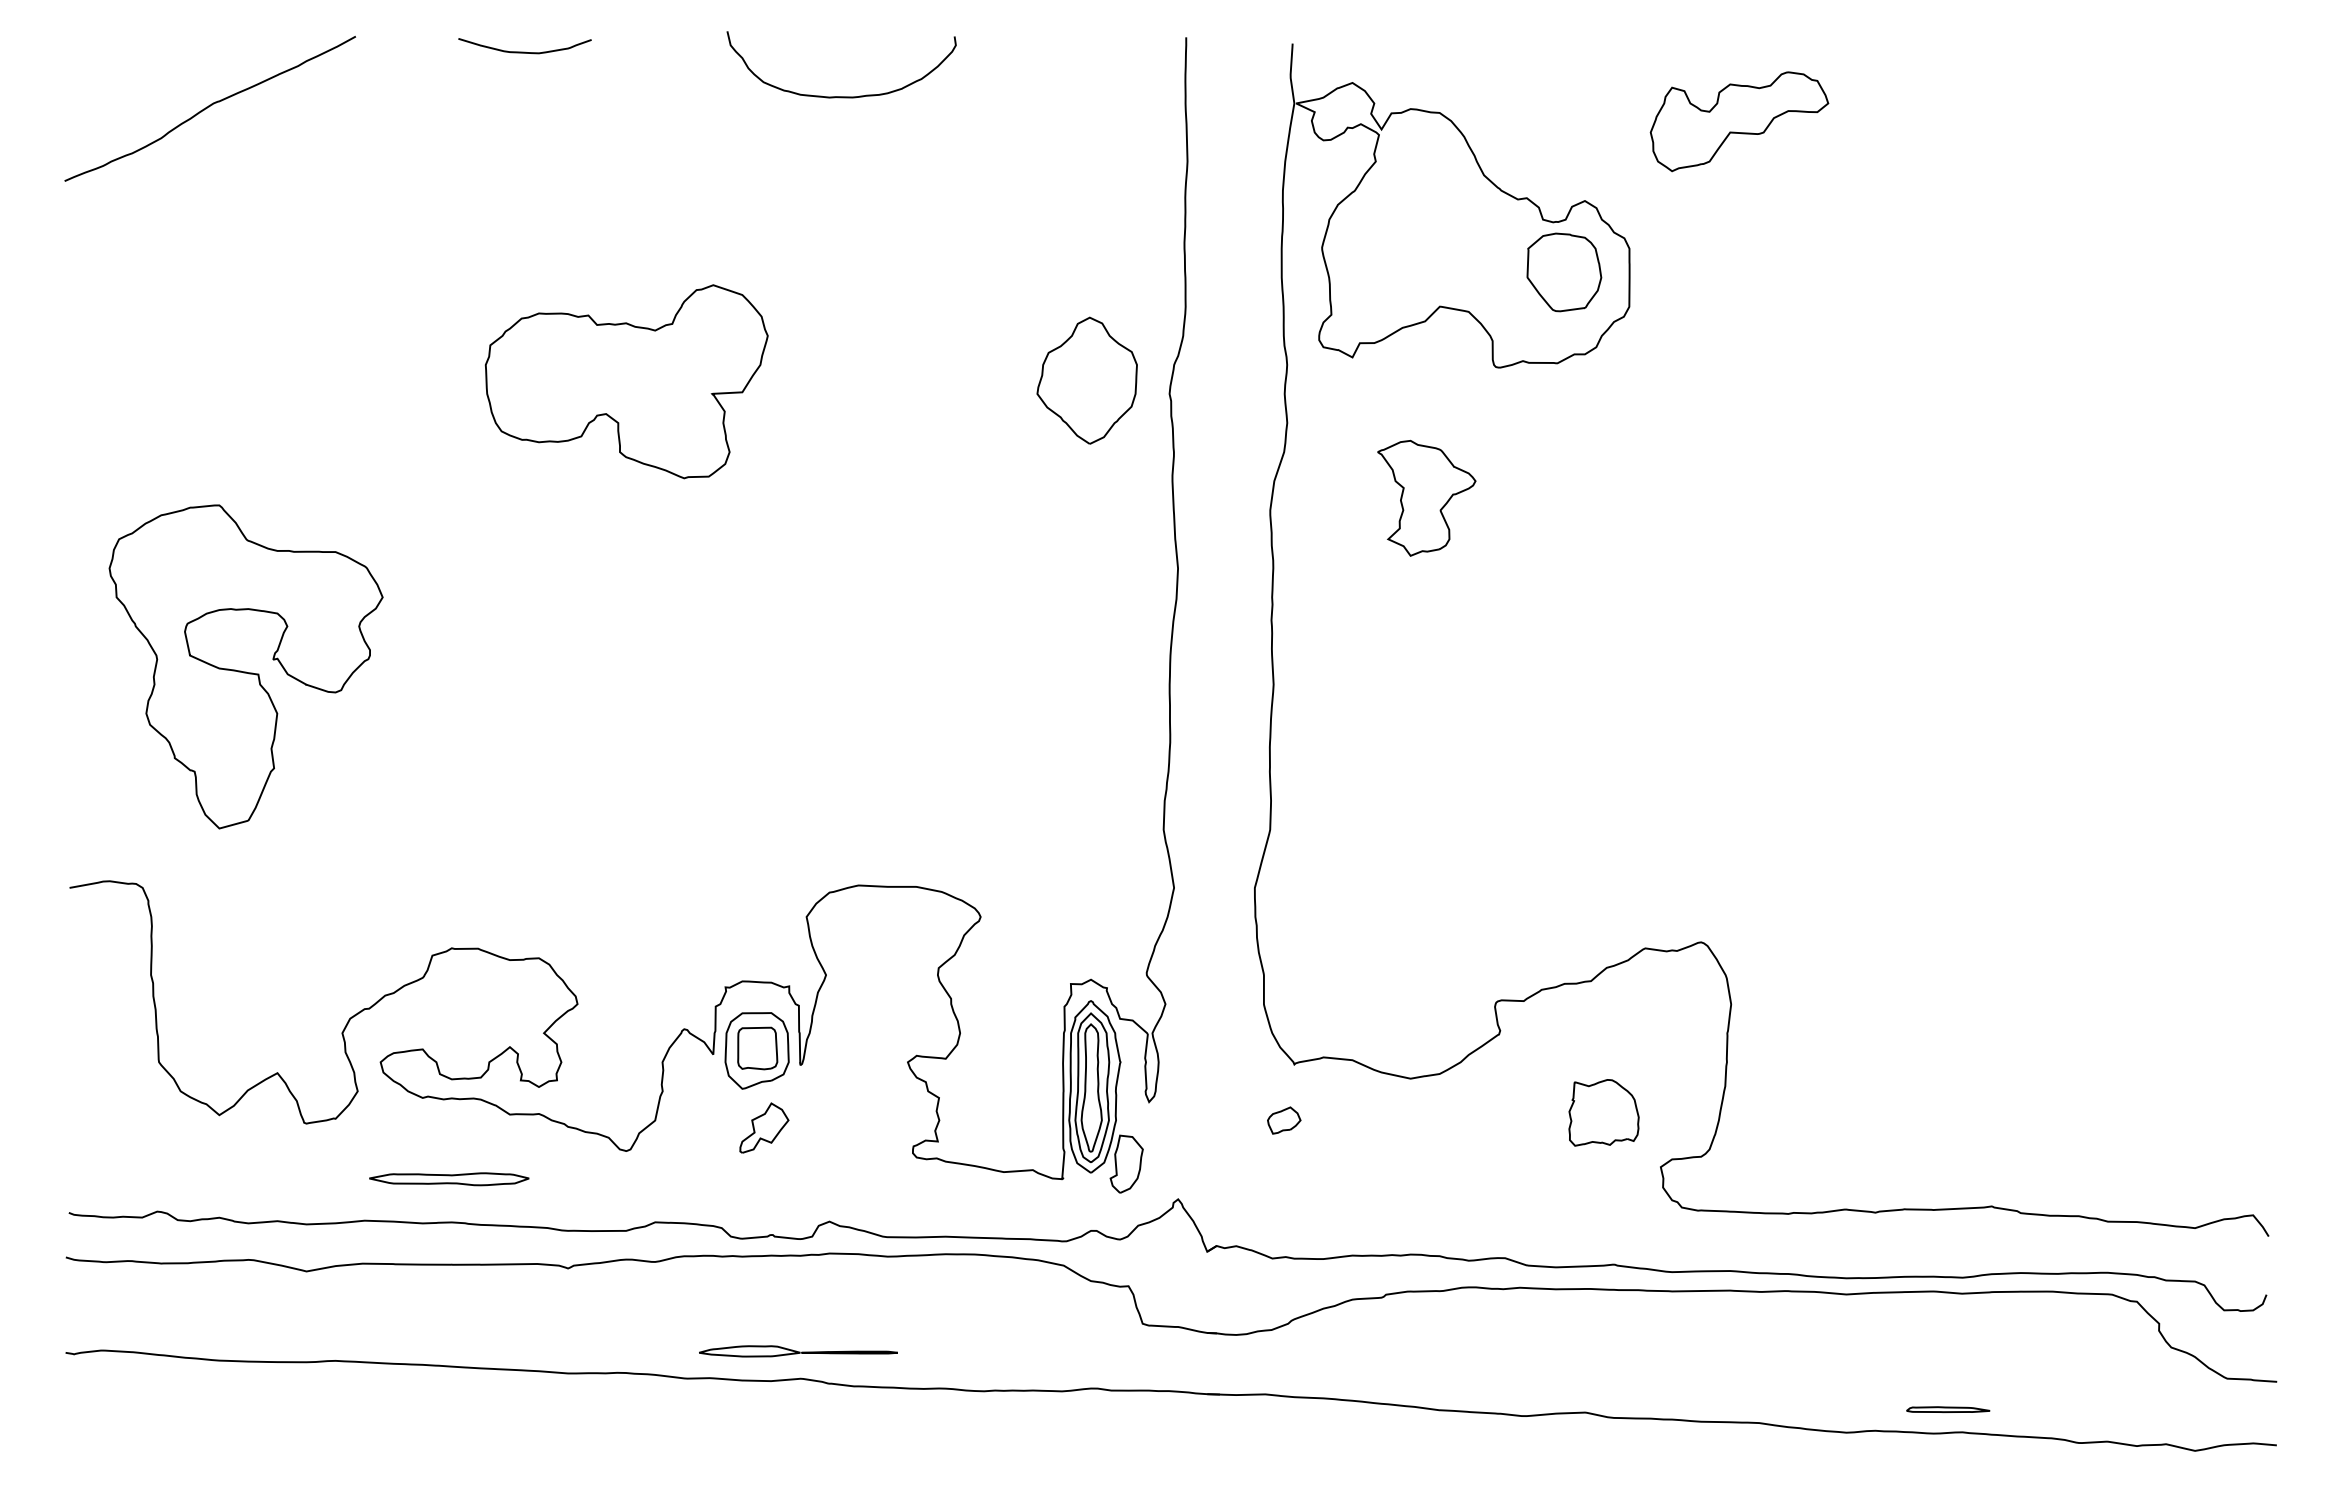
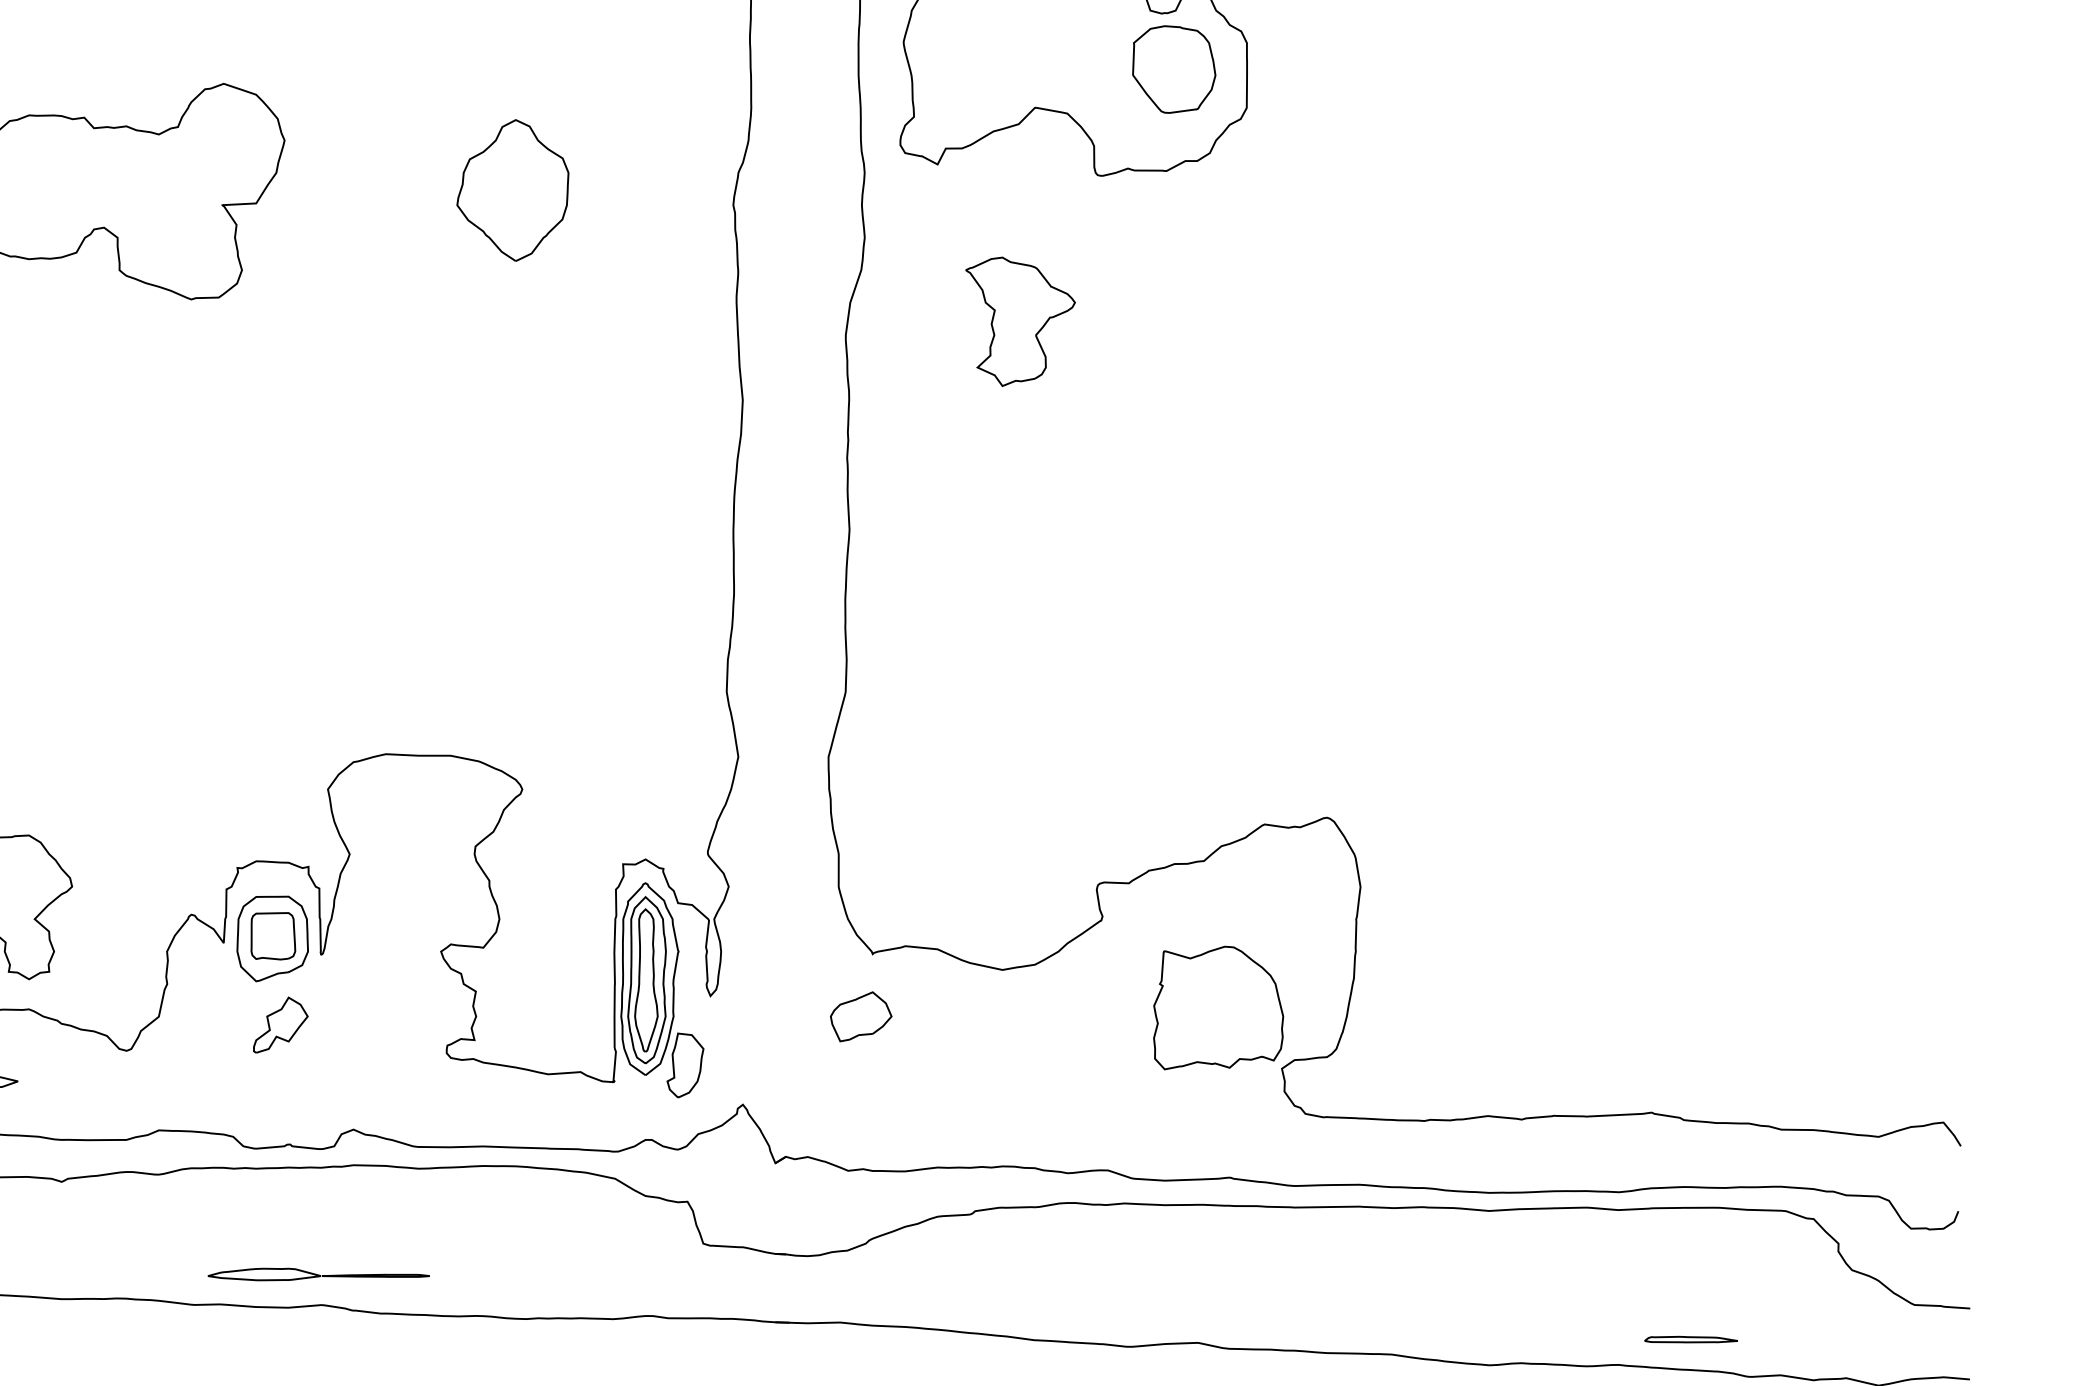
part: (1086, 380) -> (512, 190), moved
part: (1603, 1112) -> (1217, 1007), size x1.67
part: (1284, 1120) -> (861, 1016), size x1.67
part: (1948, 1409) -> (1691, 1339), moved

